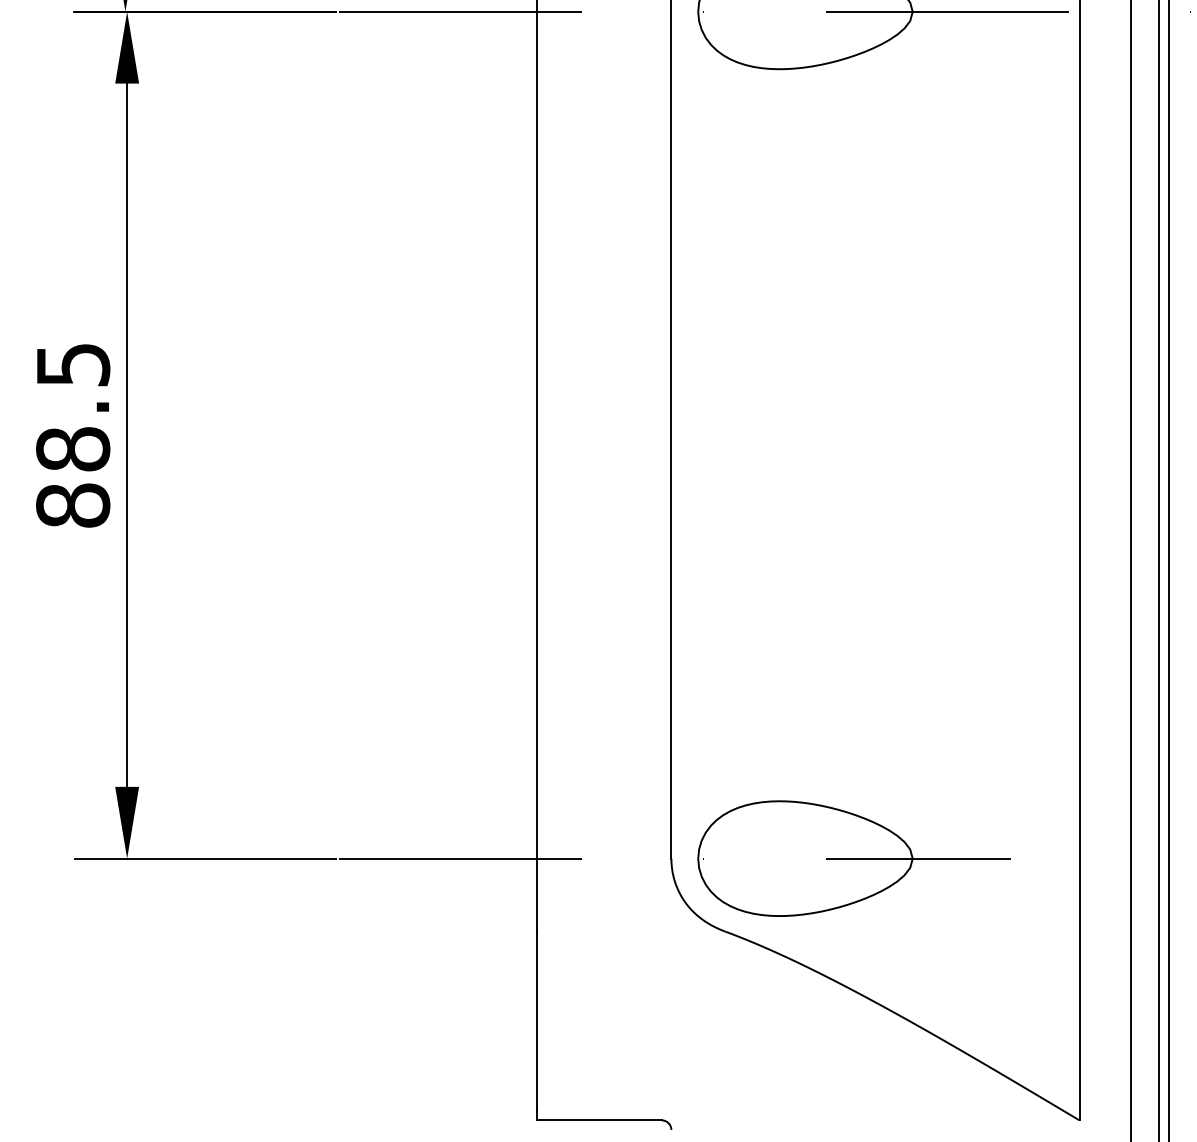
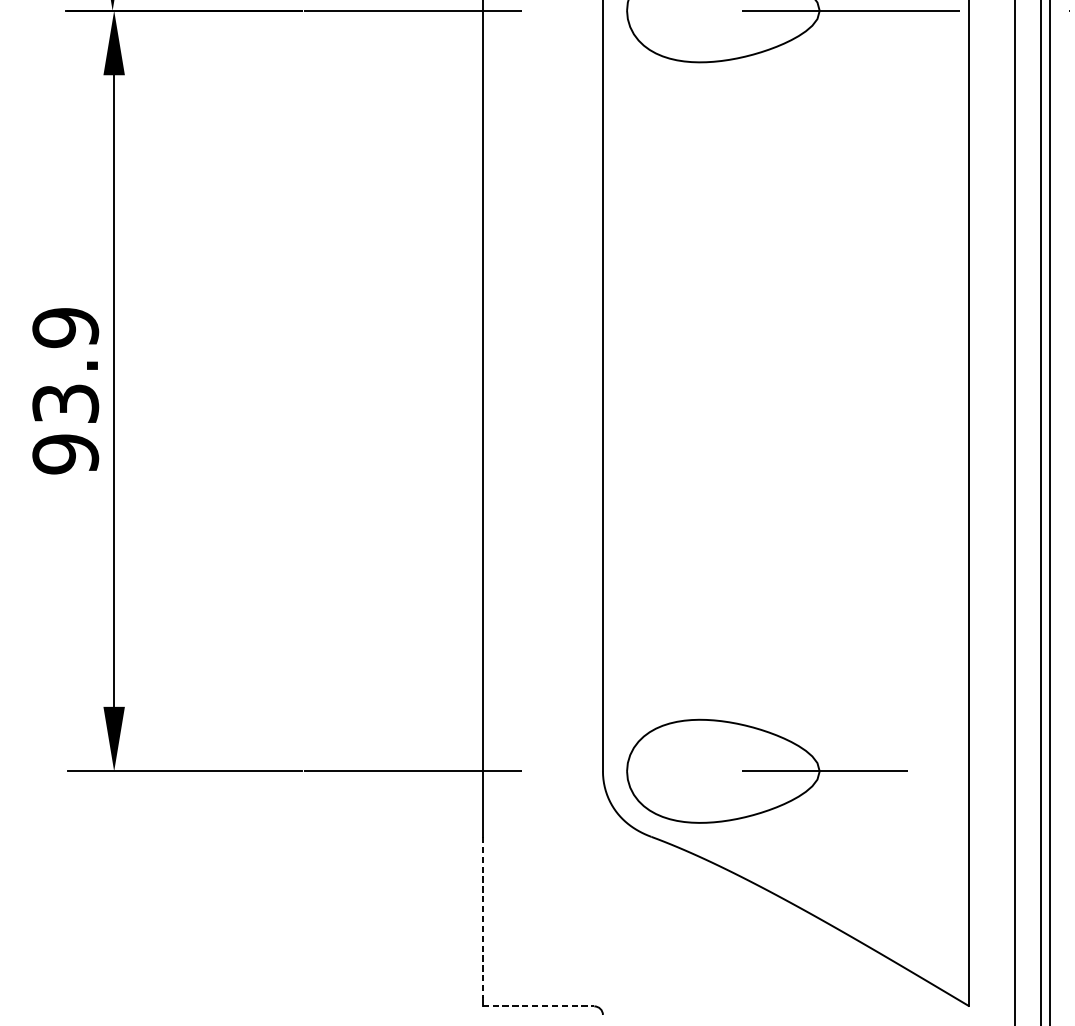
text: (73, 435) -> (65, 391), 88.5 -> 93.9
line: (537, 1021) -> (482, 917), solid -> dashed
line: (600, 1120) -> (539, 1006), solid -> dashed

